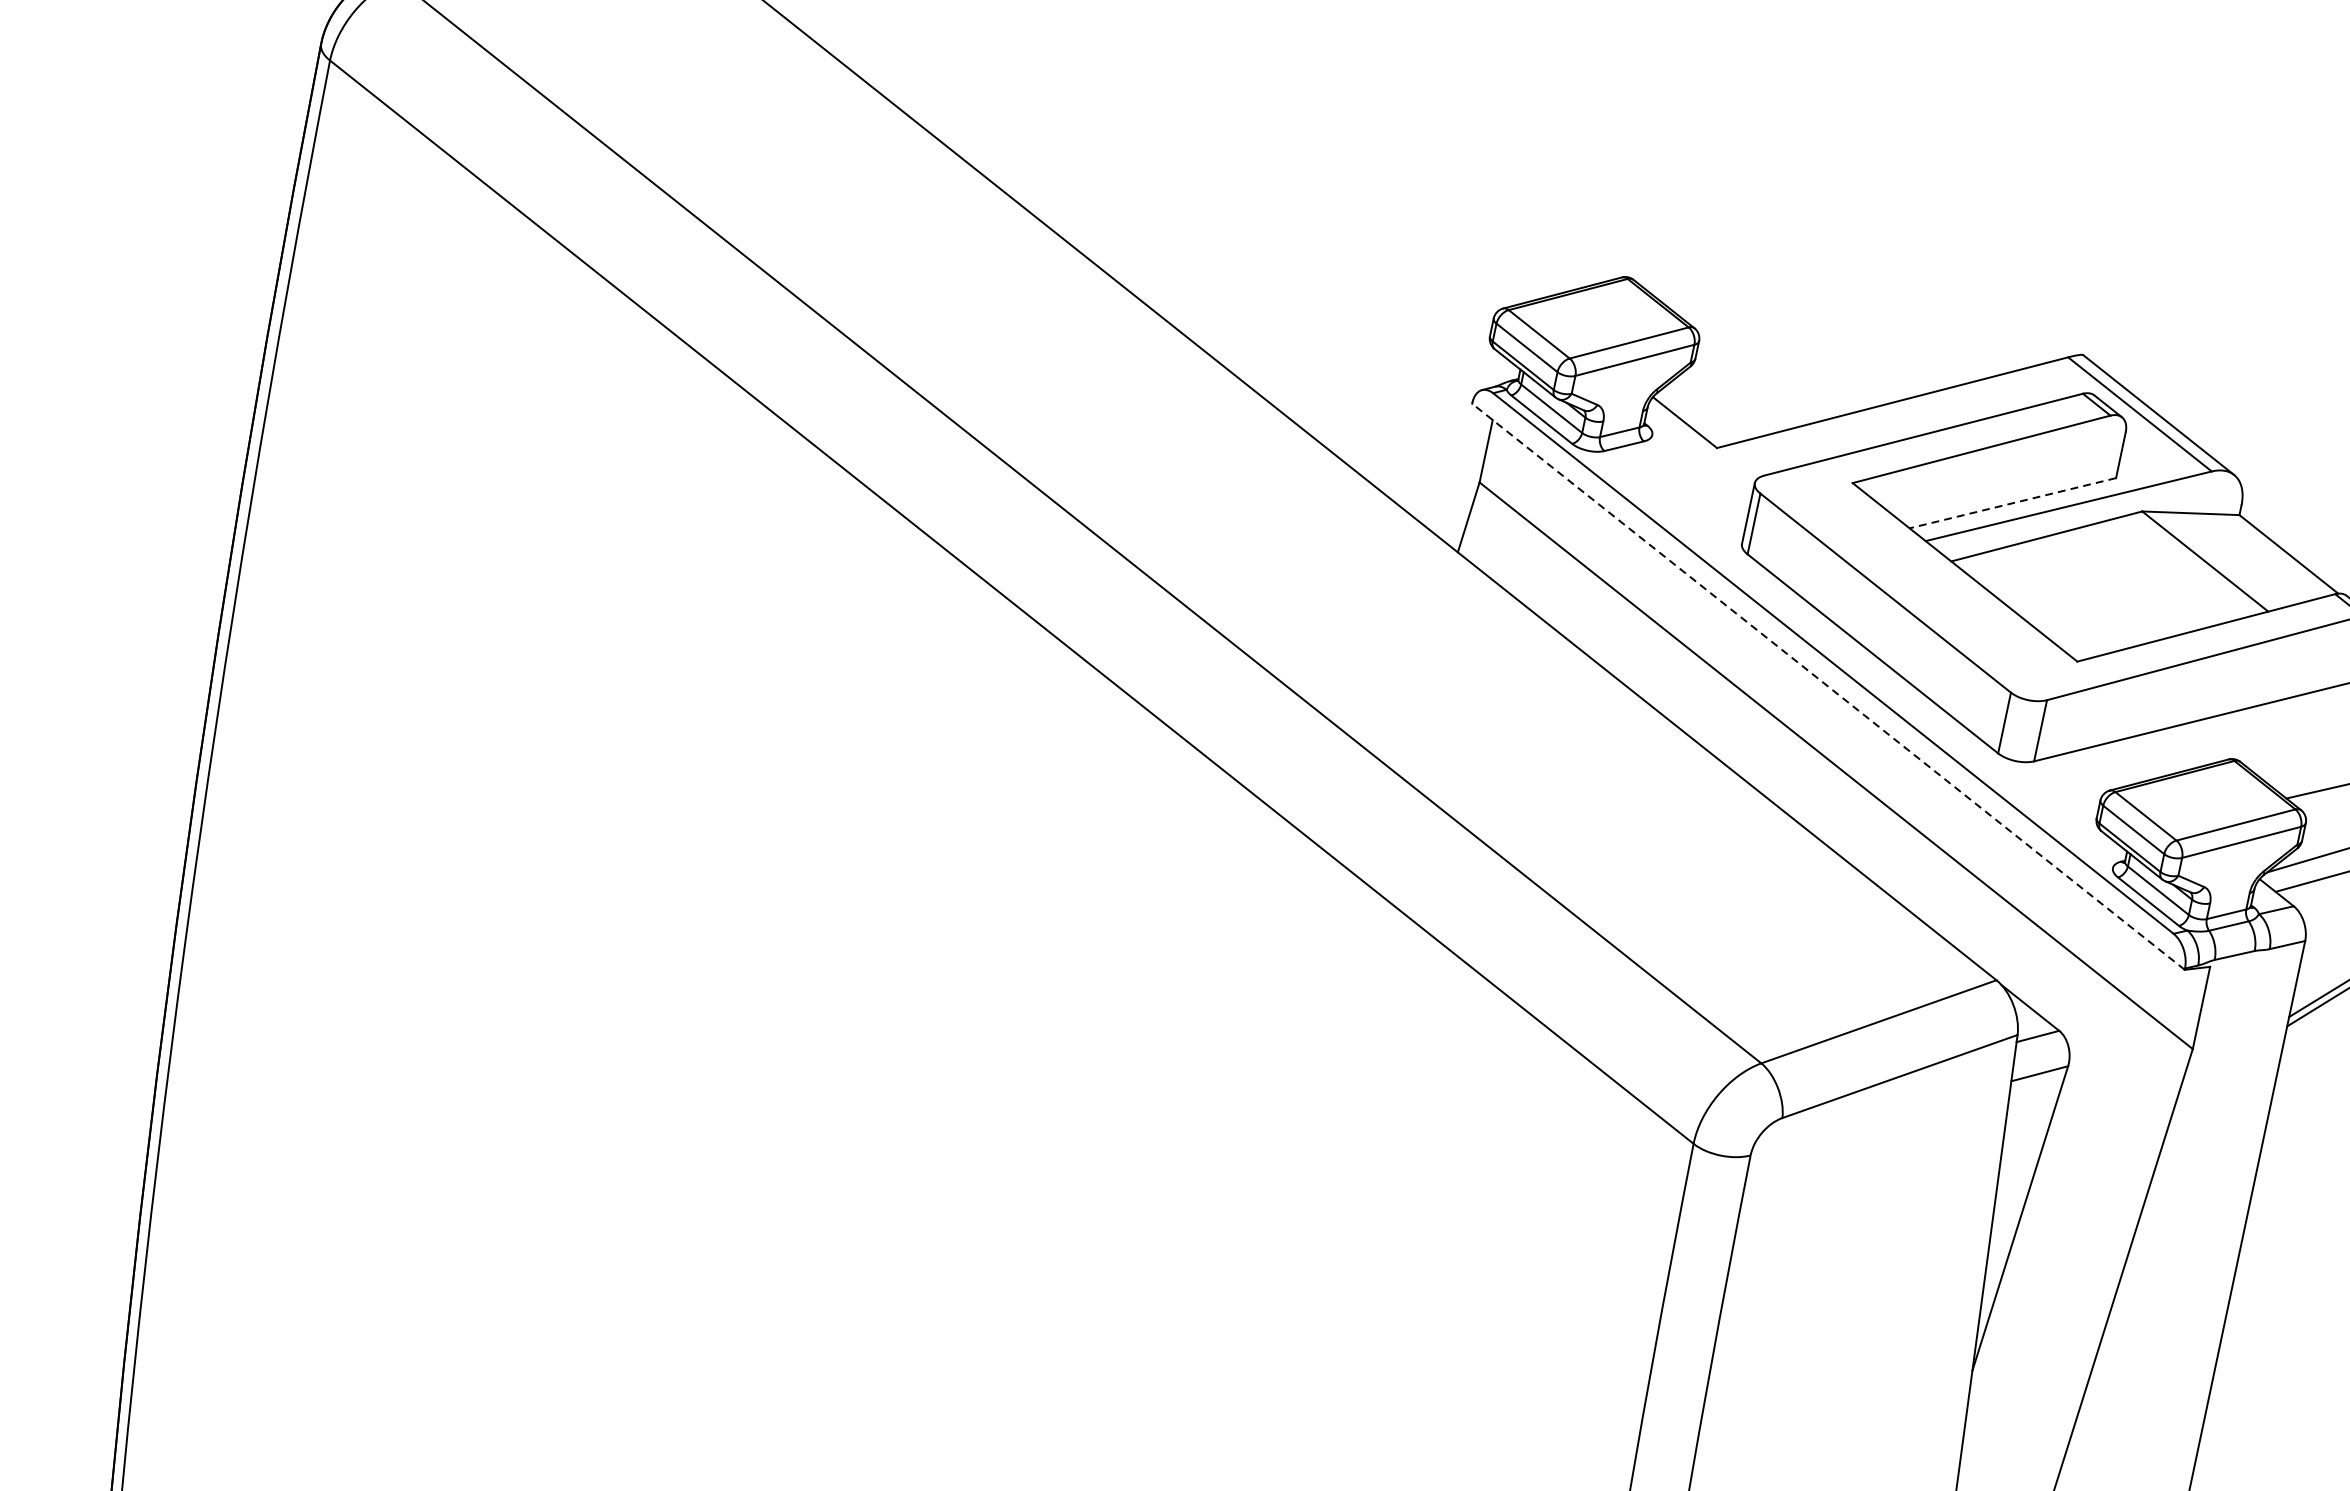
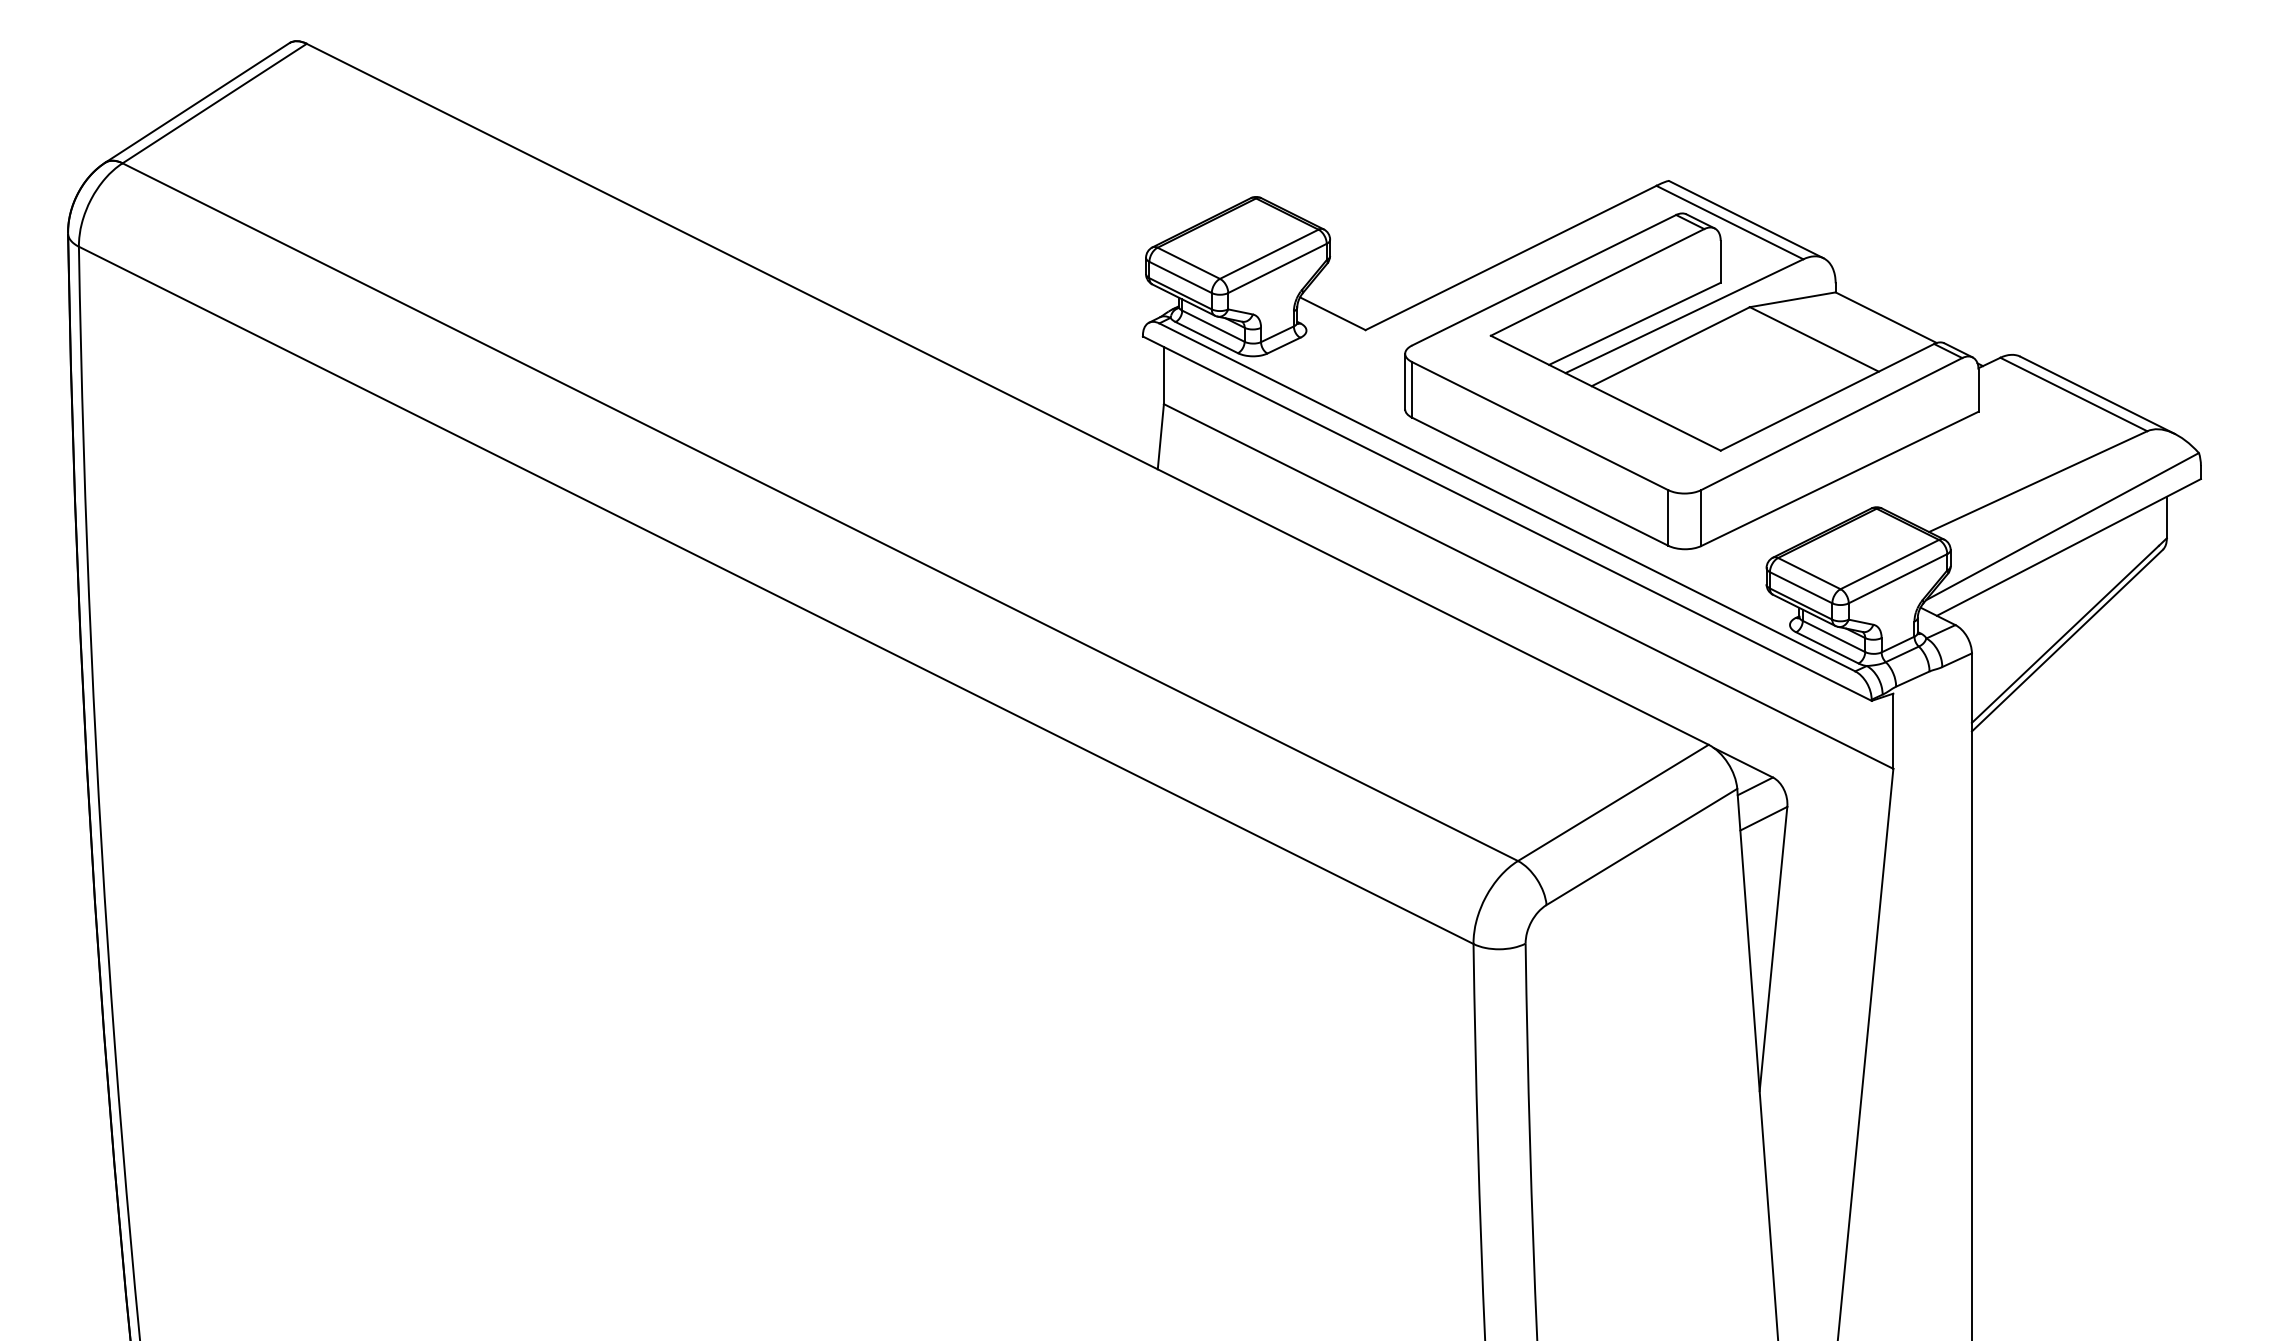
line: (2012, 503) -> (1634, 324), dashed -> solid
line: (1827, 686) -> (1506, 518), dashed -> solid

